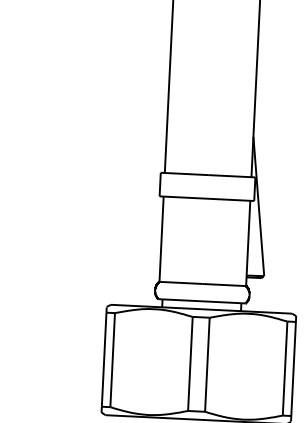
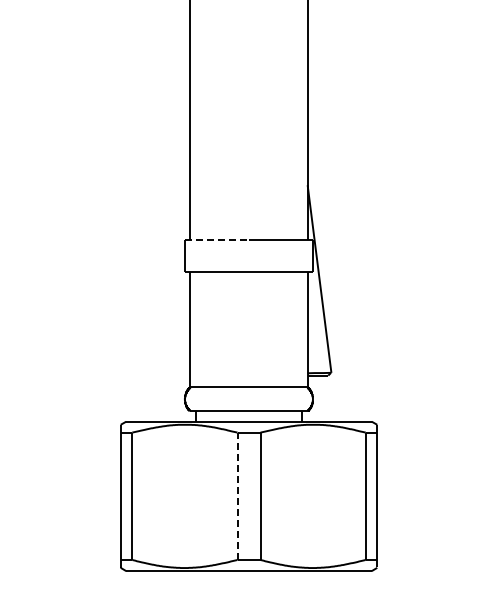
line: (184, 174) -> (217, 240), solid -> dashed
line: (190, 364) -> (237, 496), solid -> dashed

